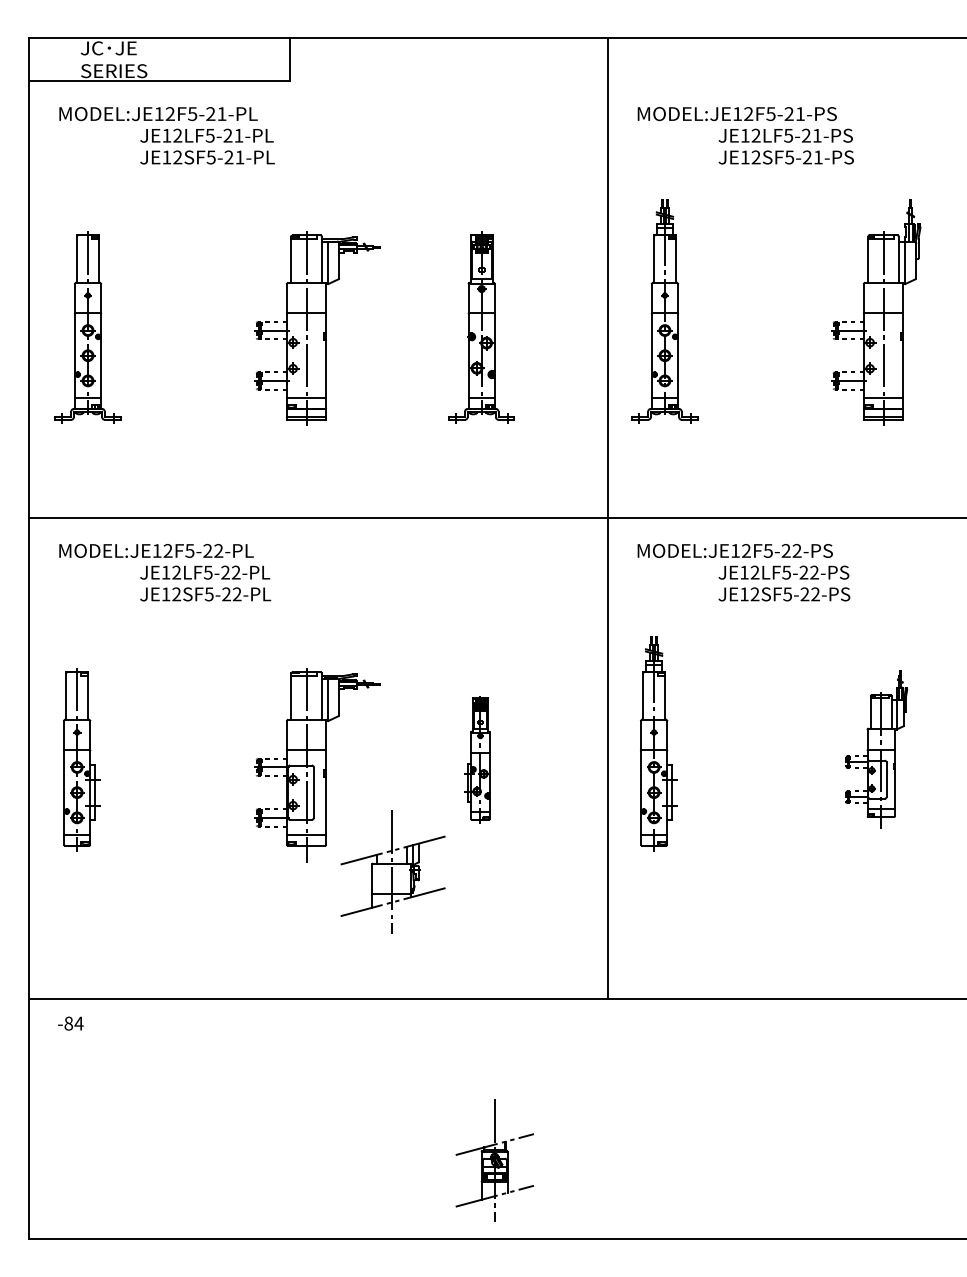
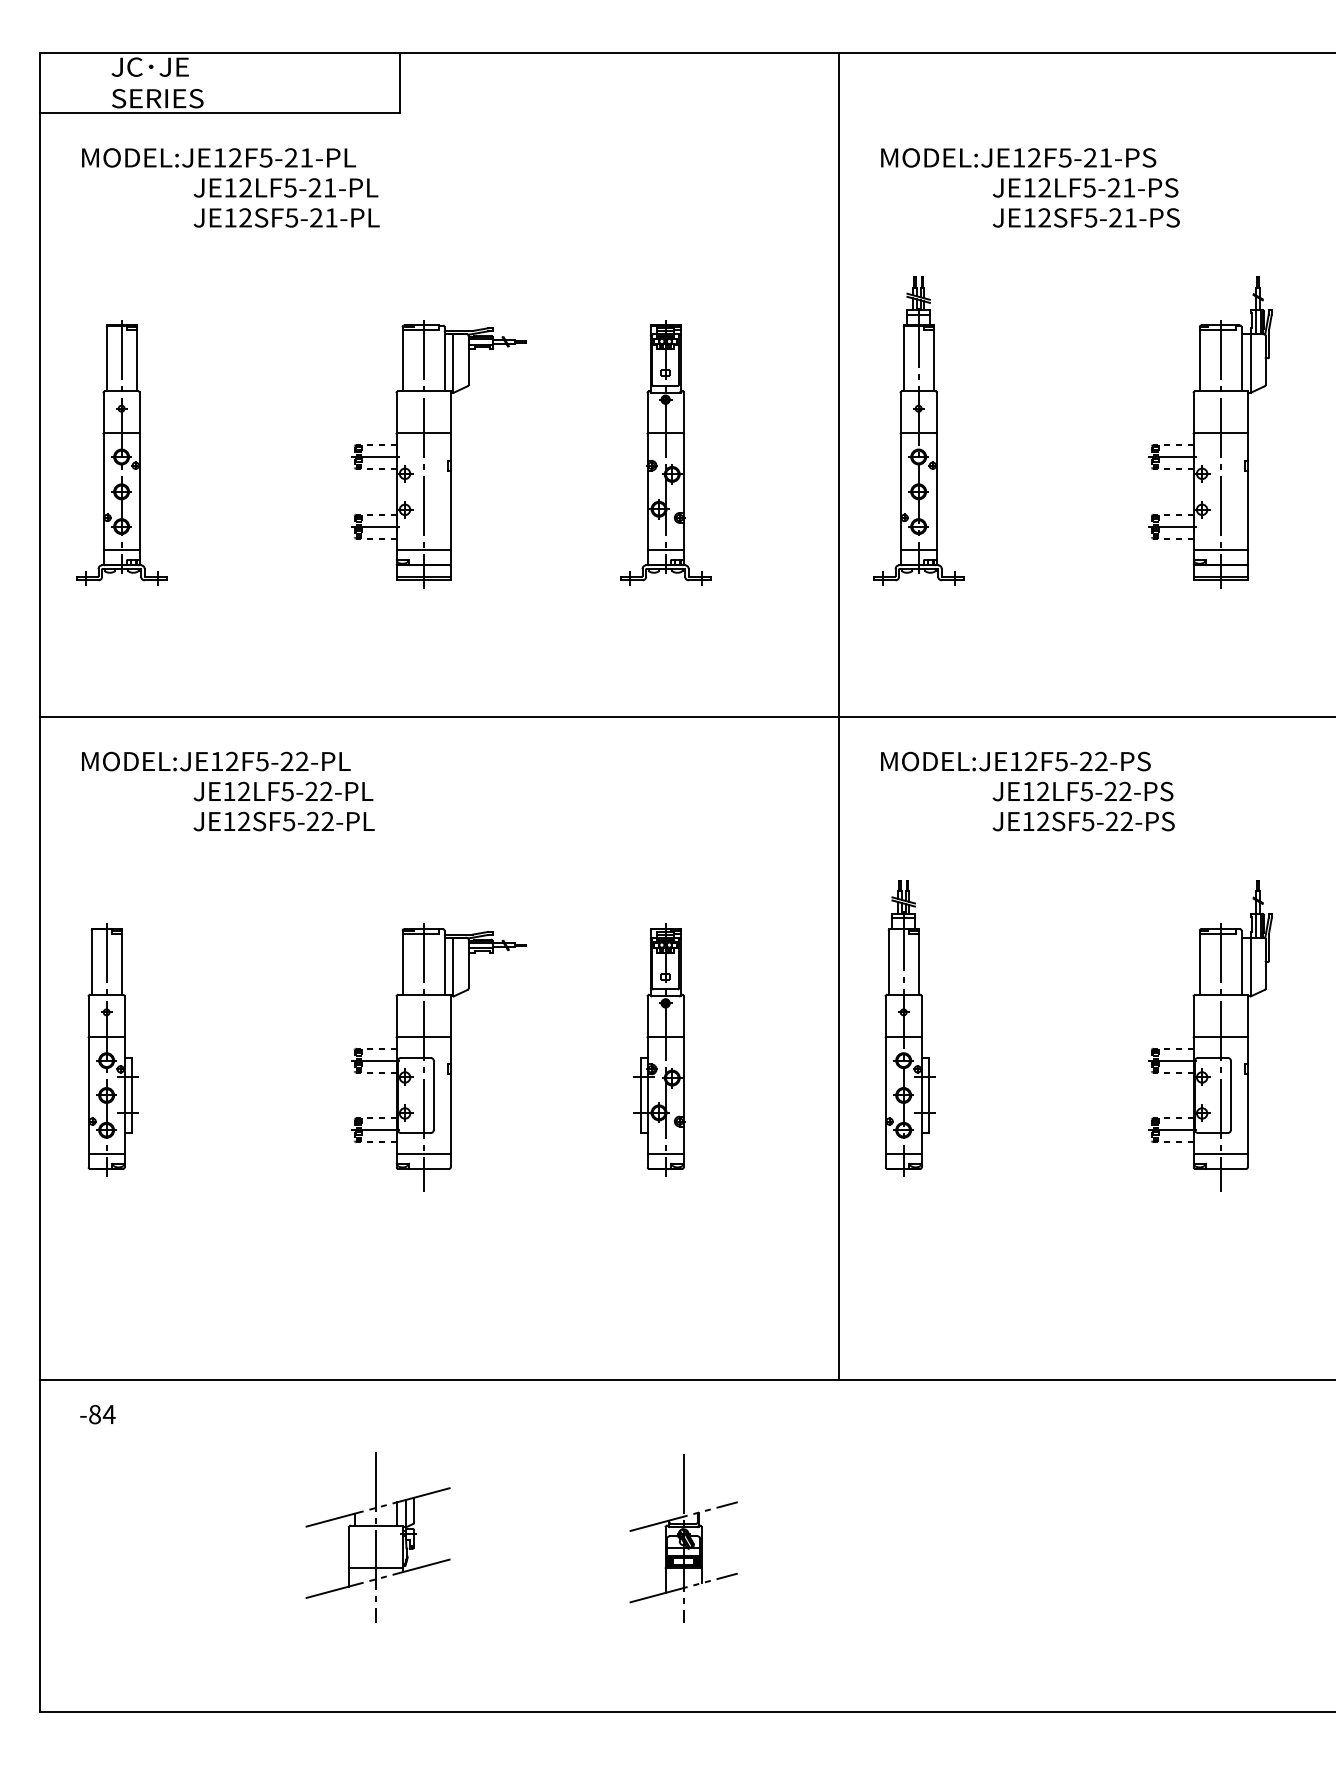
part: (876, 749) -> (1210, 1035), size x1.43
part: (477, 759) -> (659, 1049), size x1.43
part: (392, 872) -> (377, 1537), moved
part: (494, 1160) -> (683, 1538), moved

